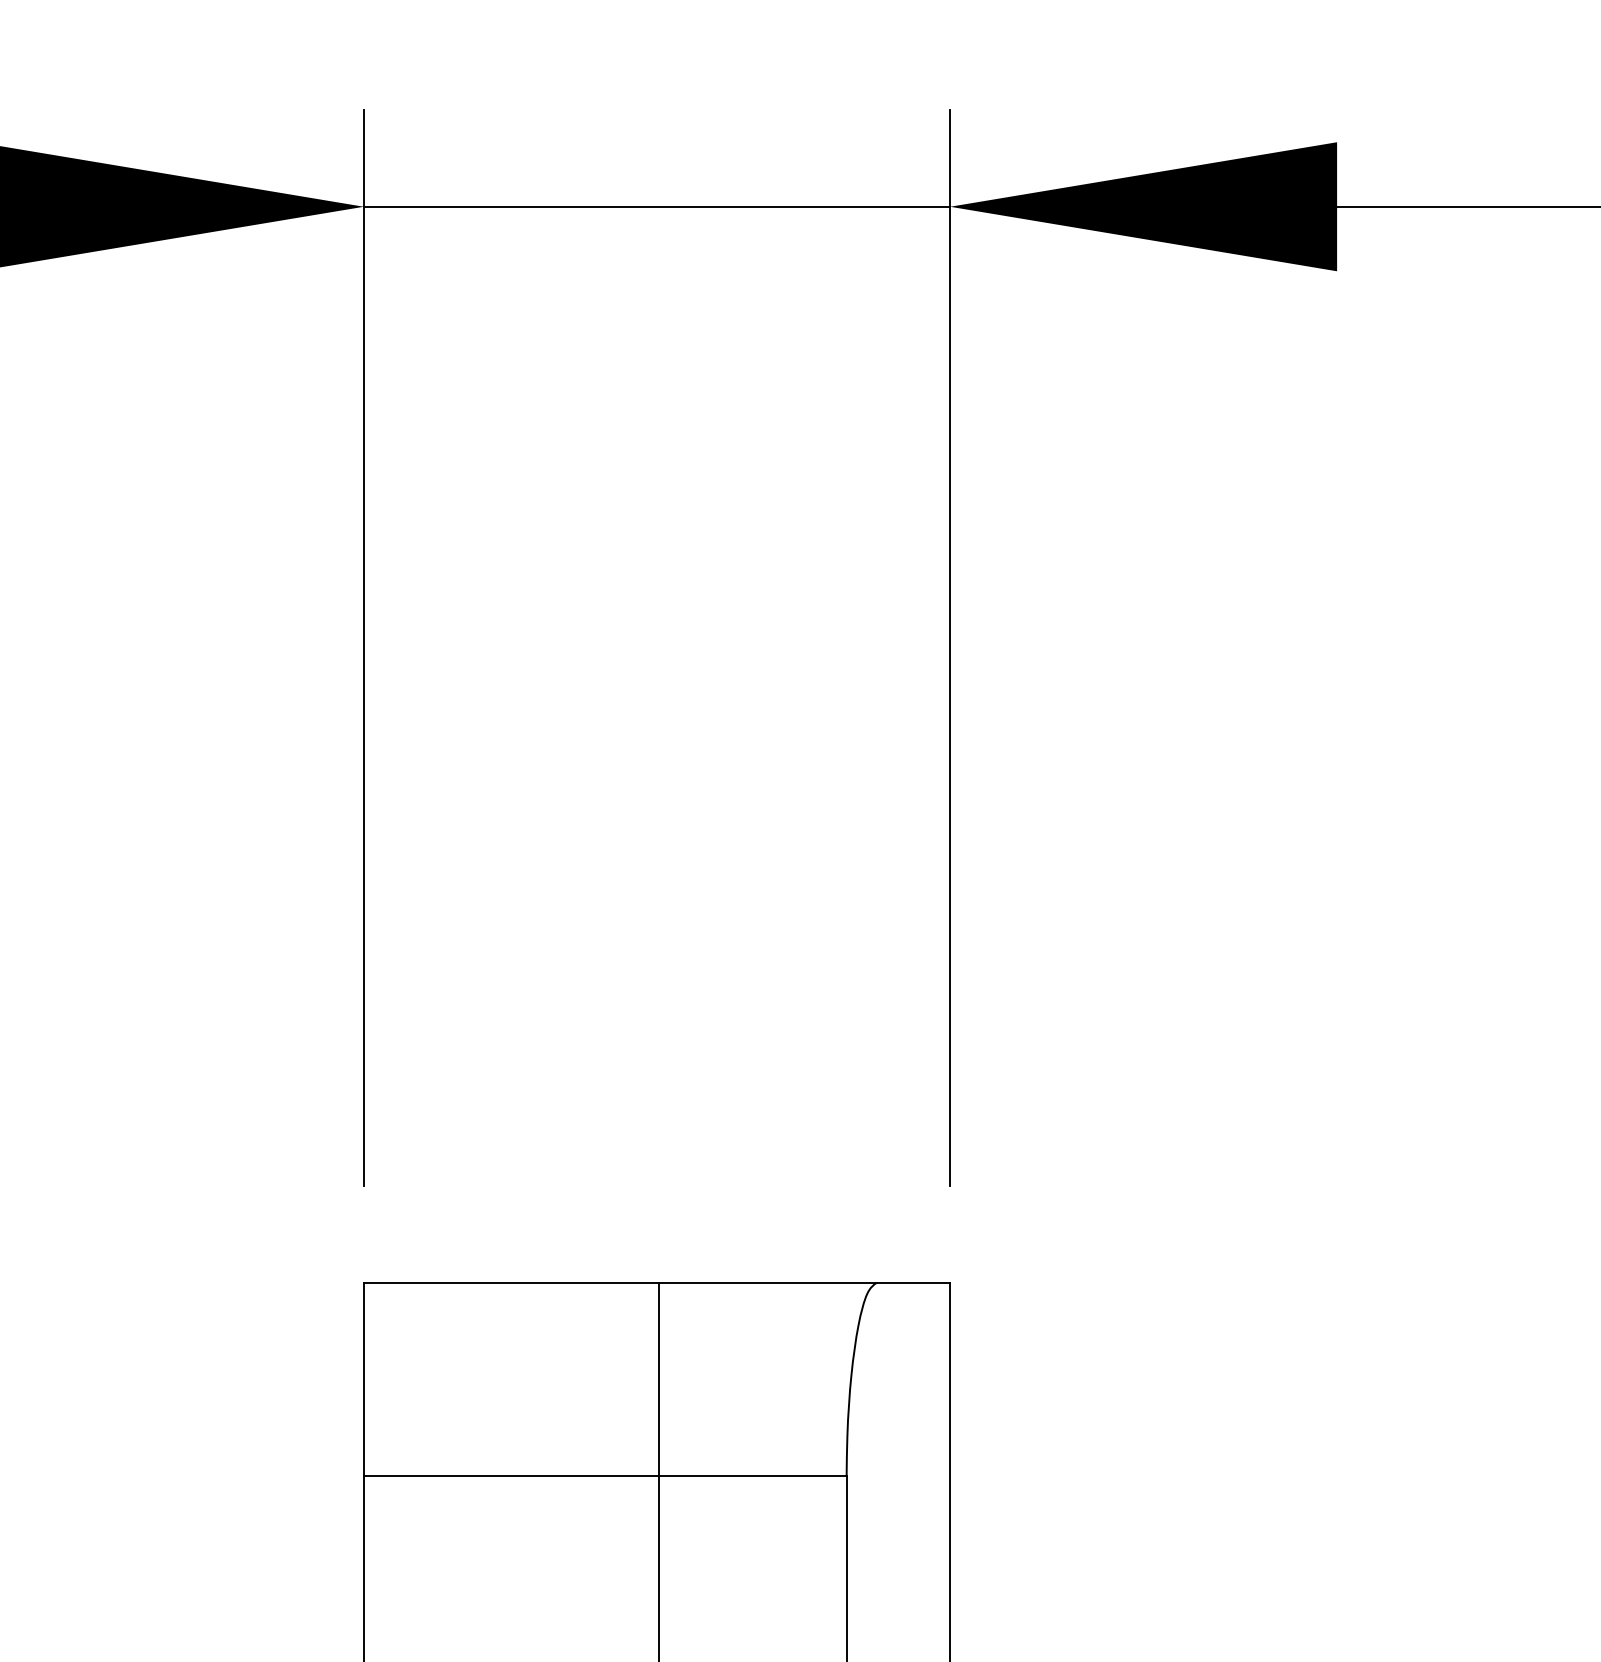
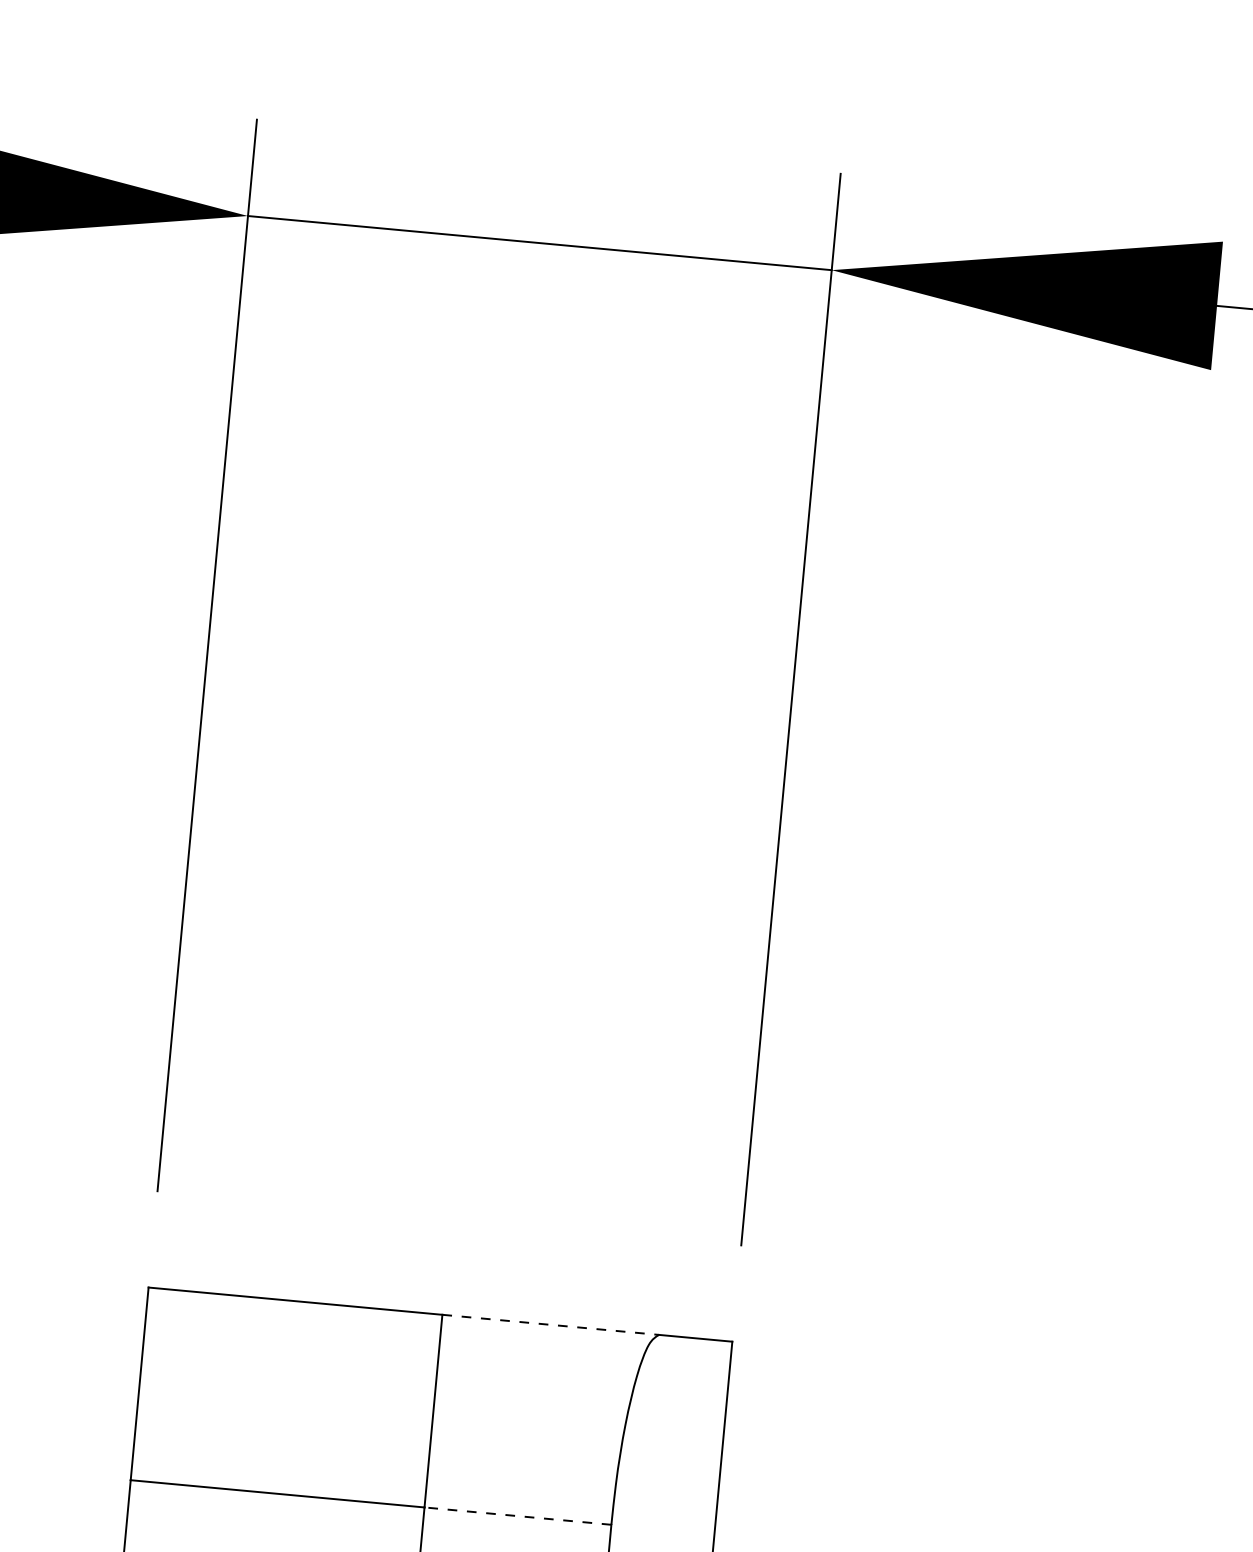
line: (767, 1282) -> (550, 1324), solid -> dashed
line: (752, 1476) -> (517, 1516), solid -> dashed

